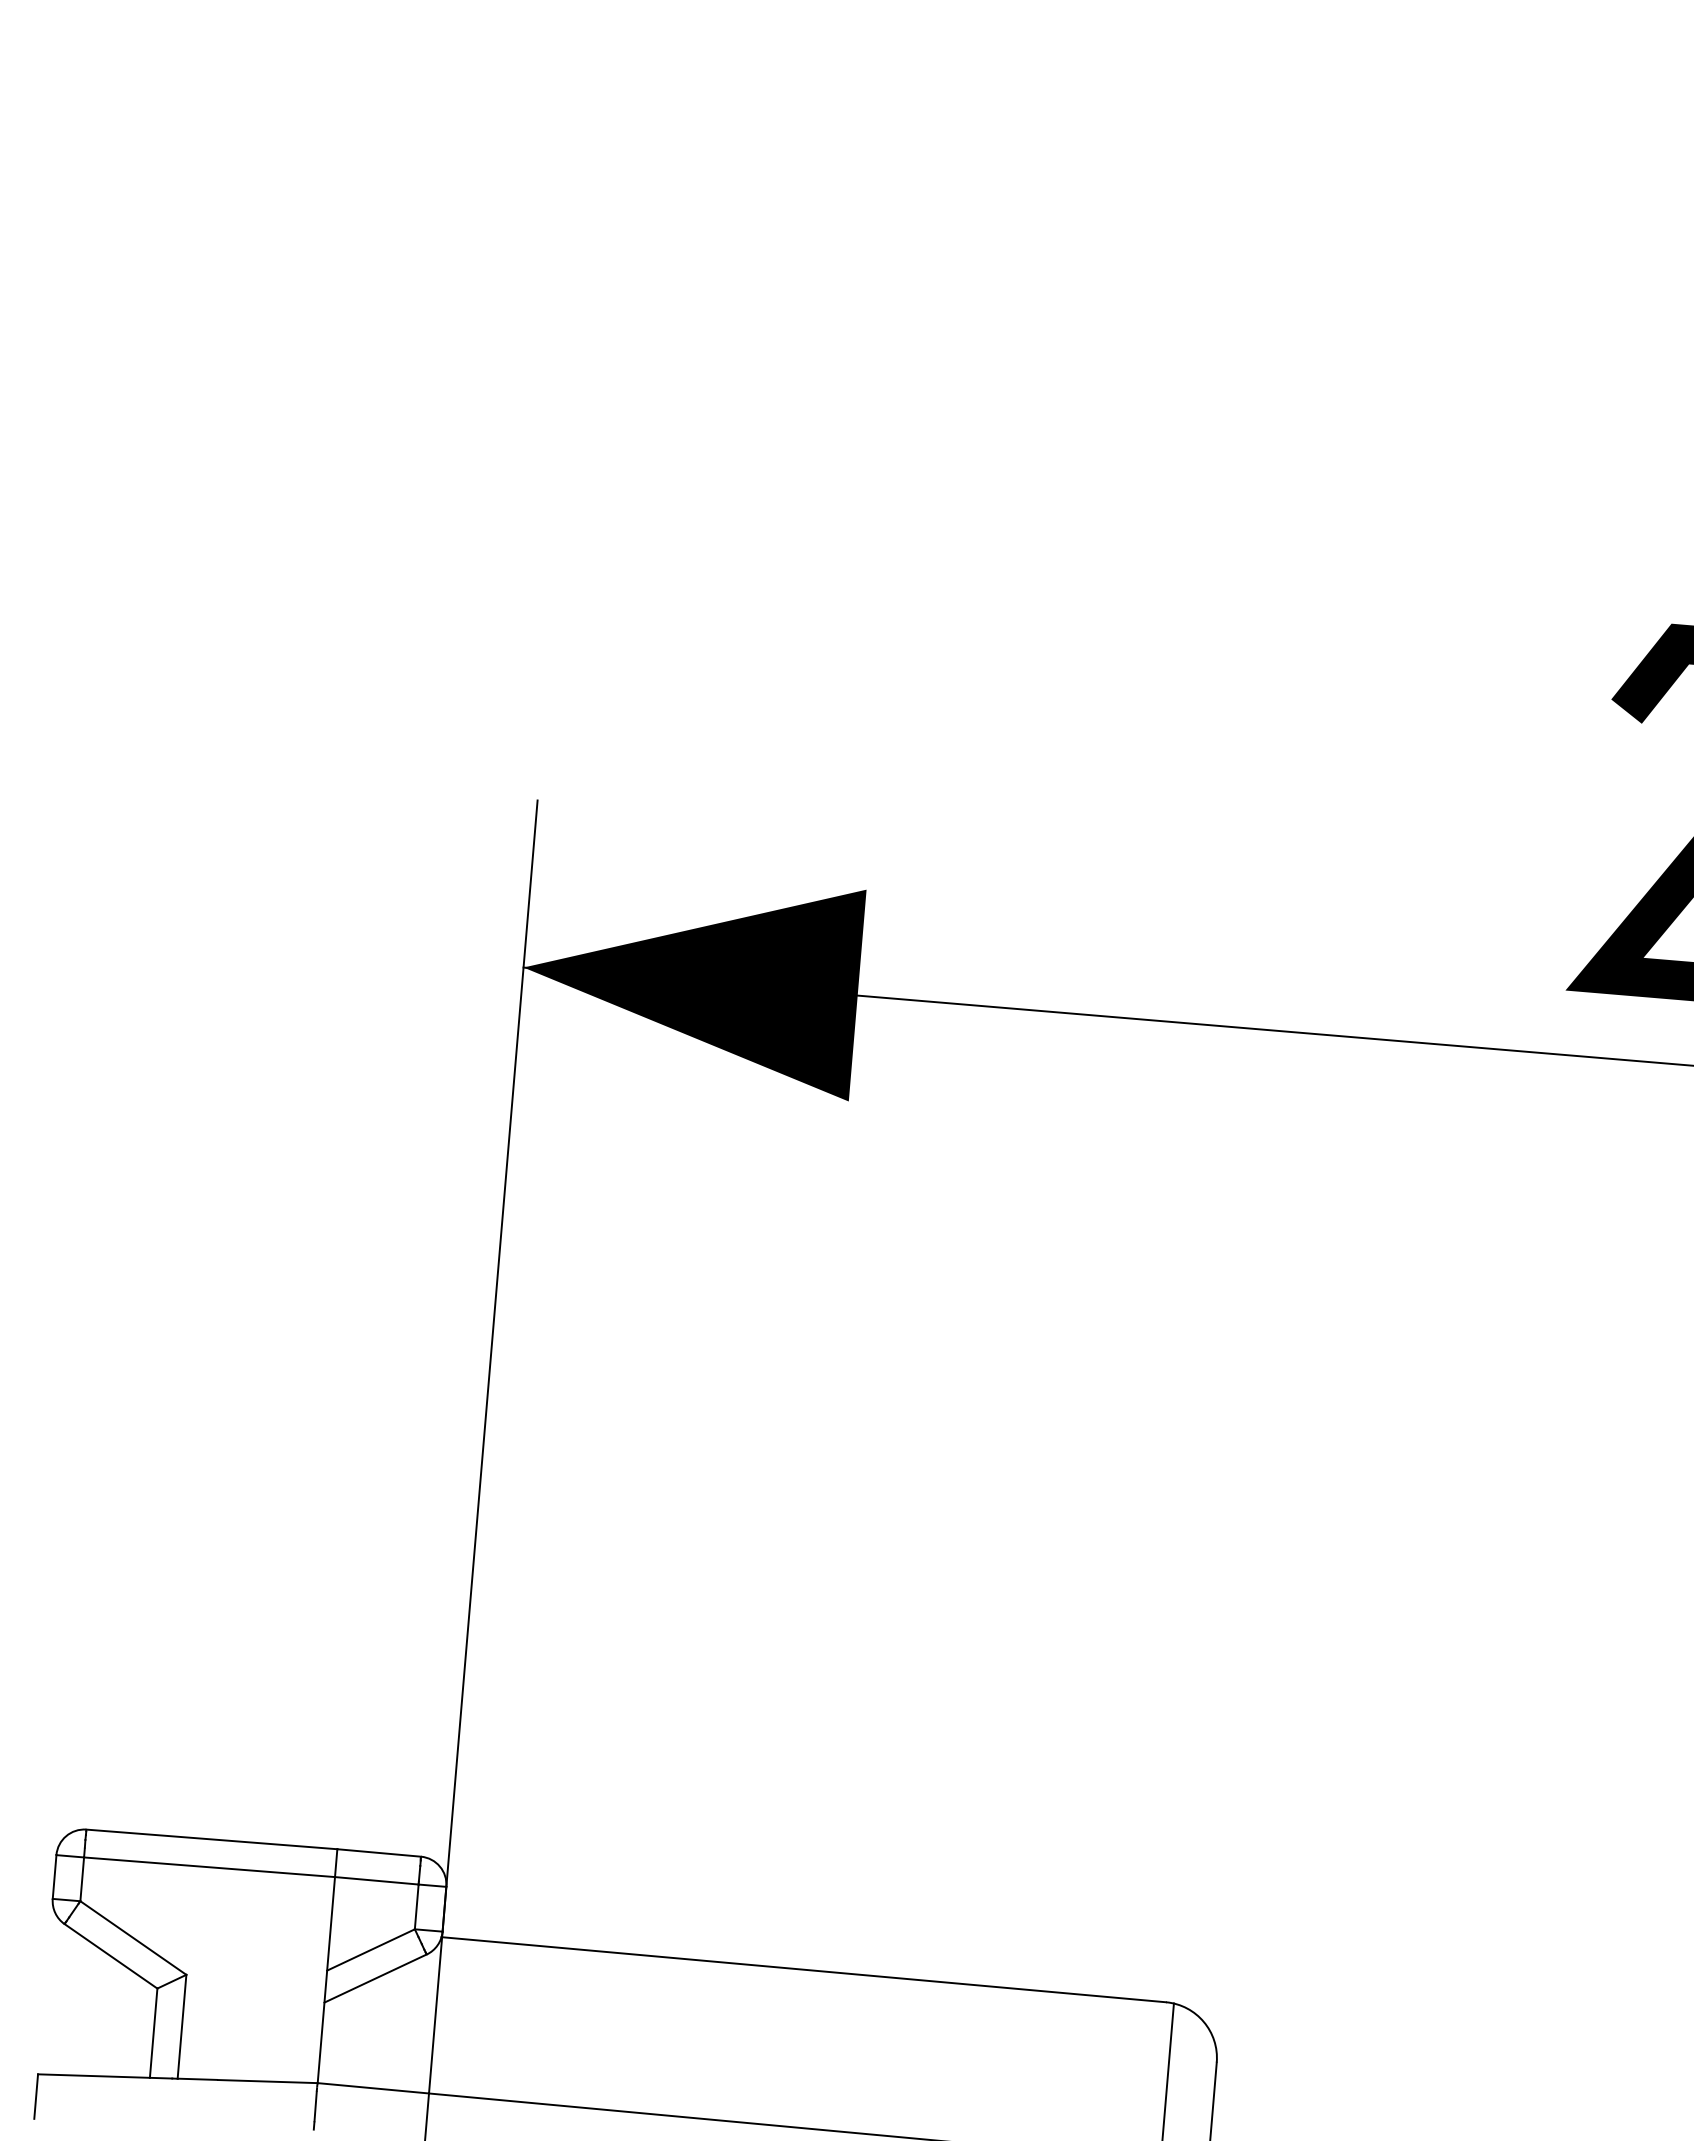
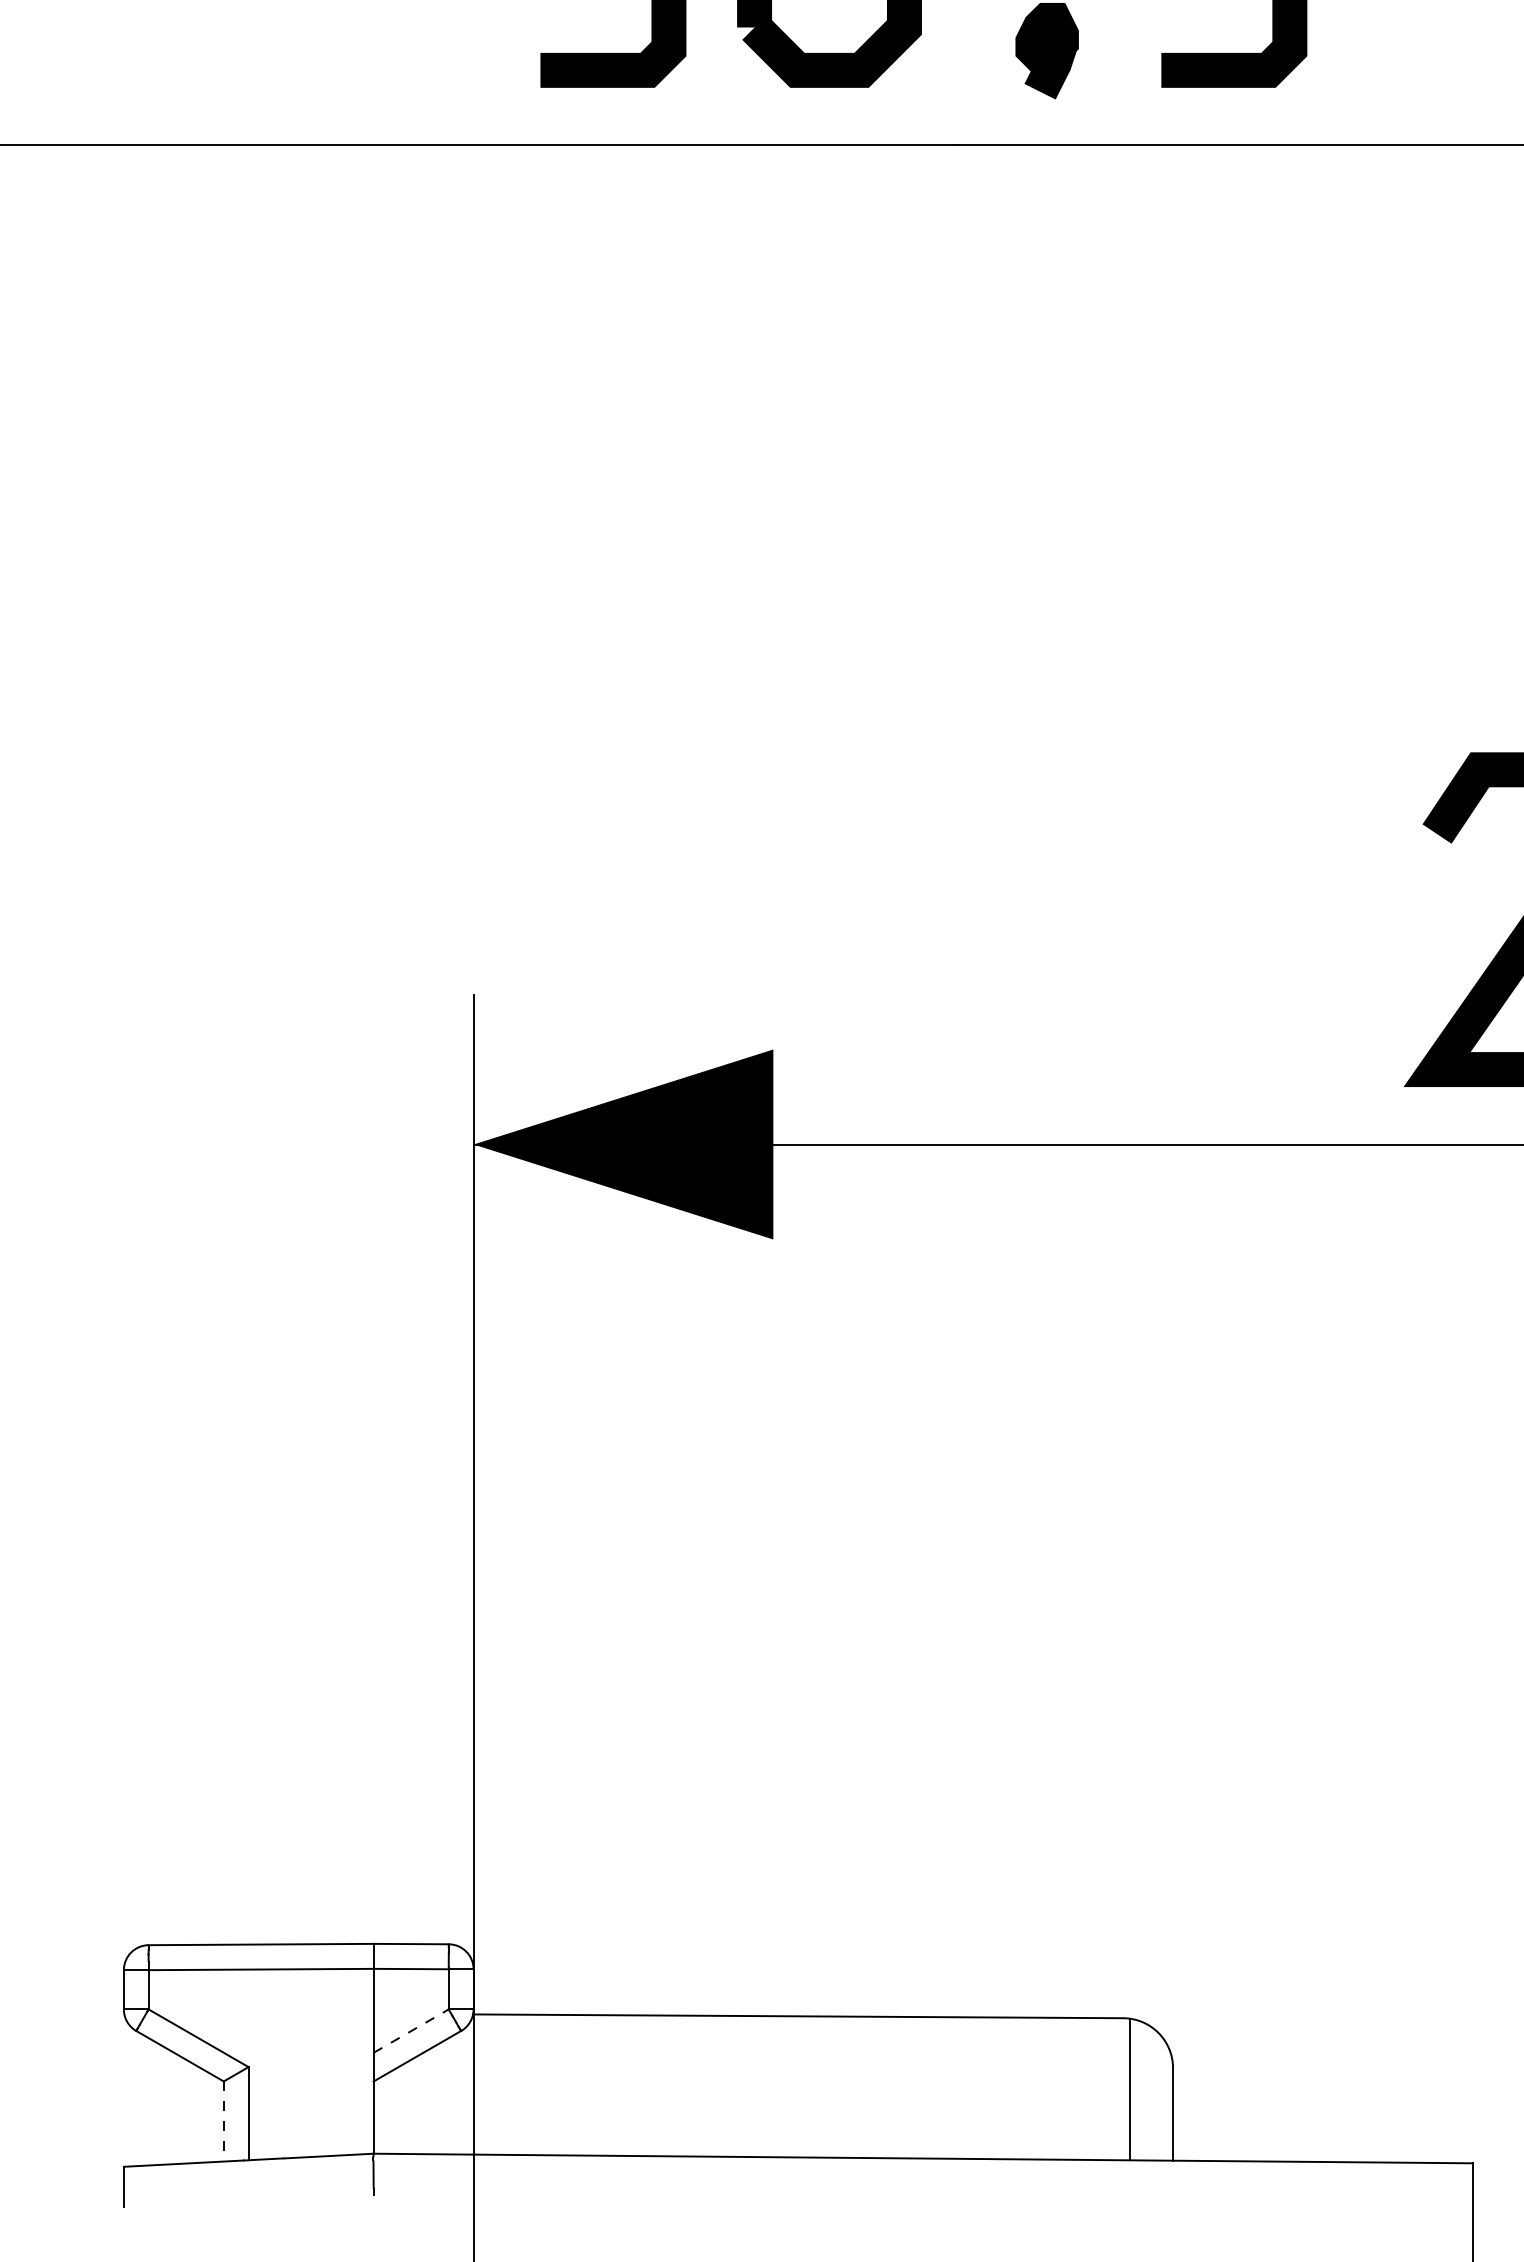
line: (371, 1949) -> (411, 2030), solid -> dashed
line: (153, 2034) -> (223, 2122), solid -> dashed

